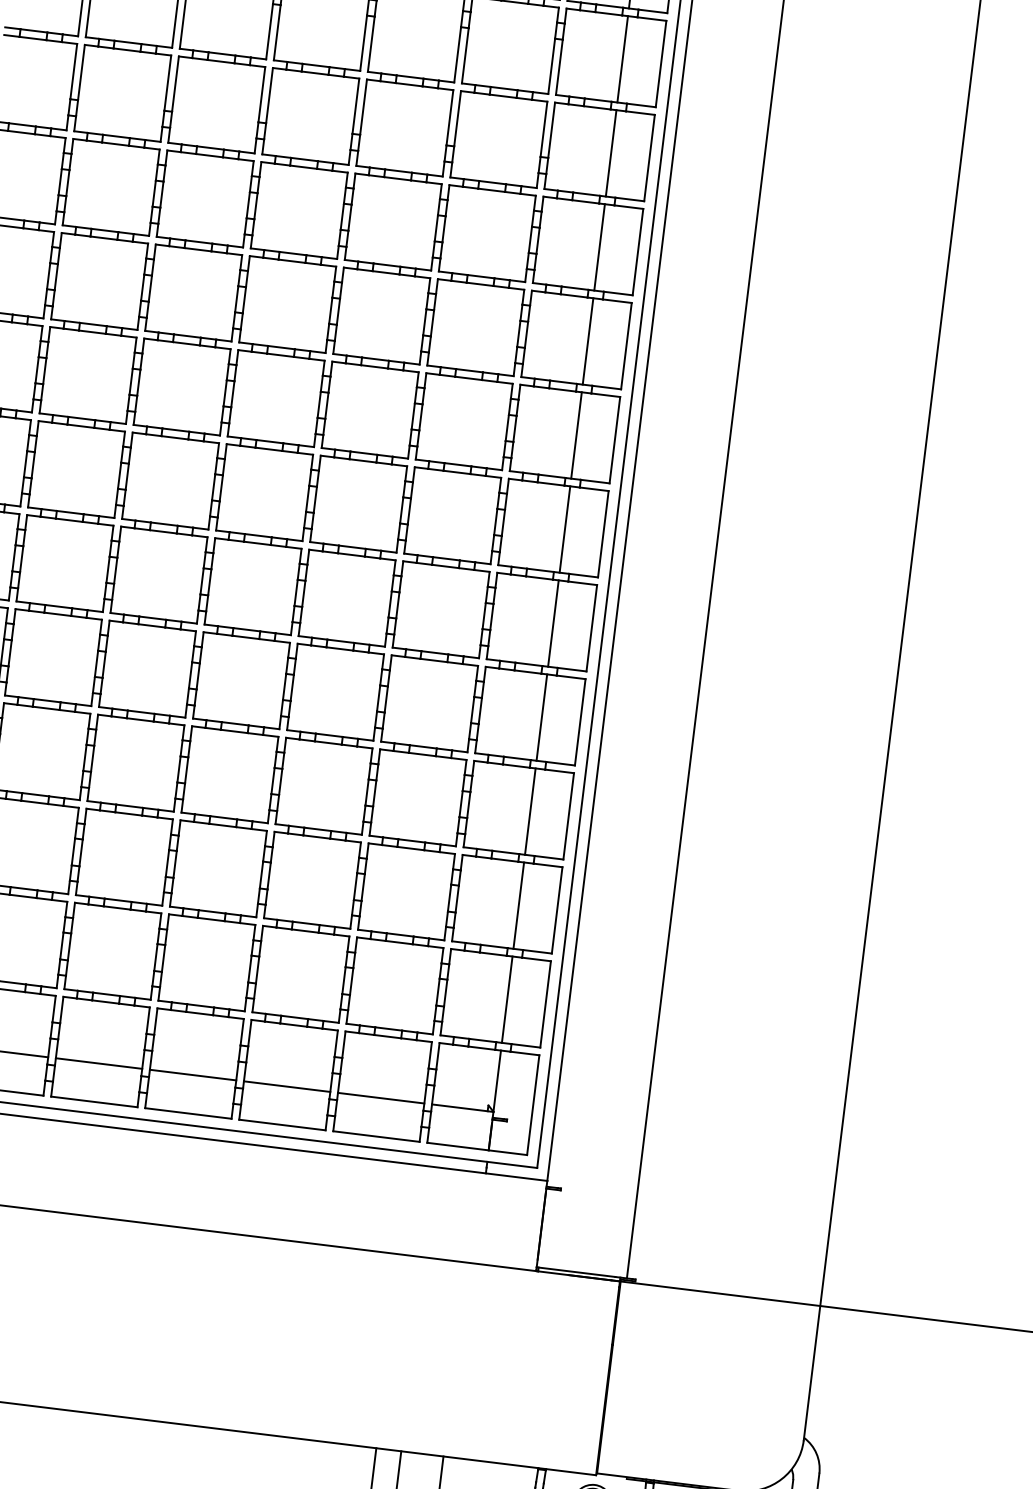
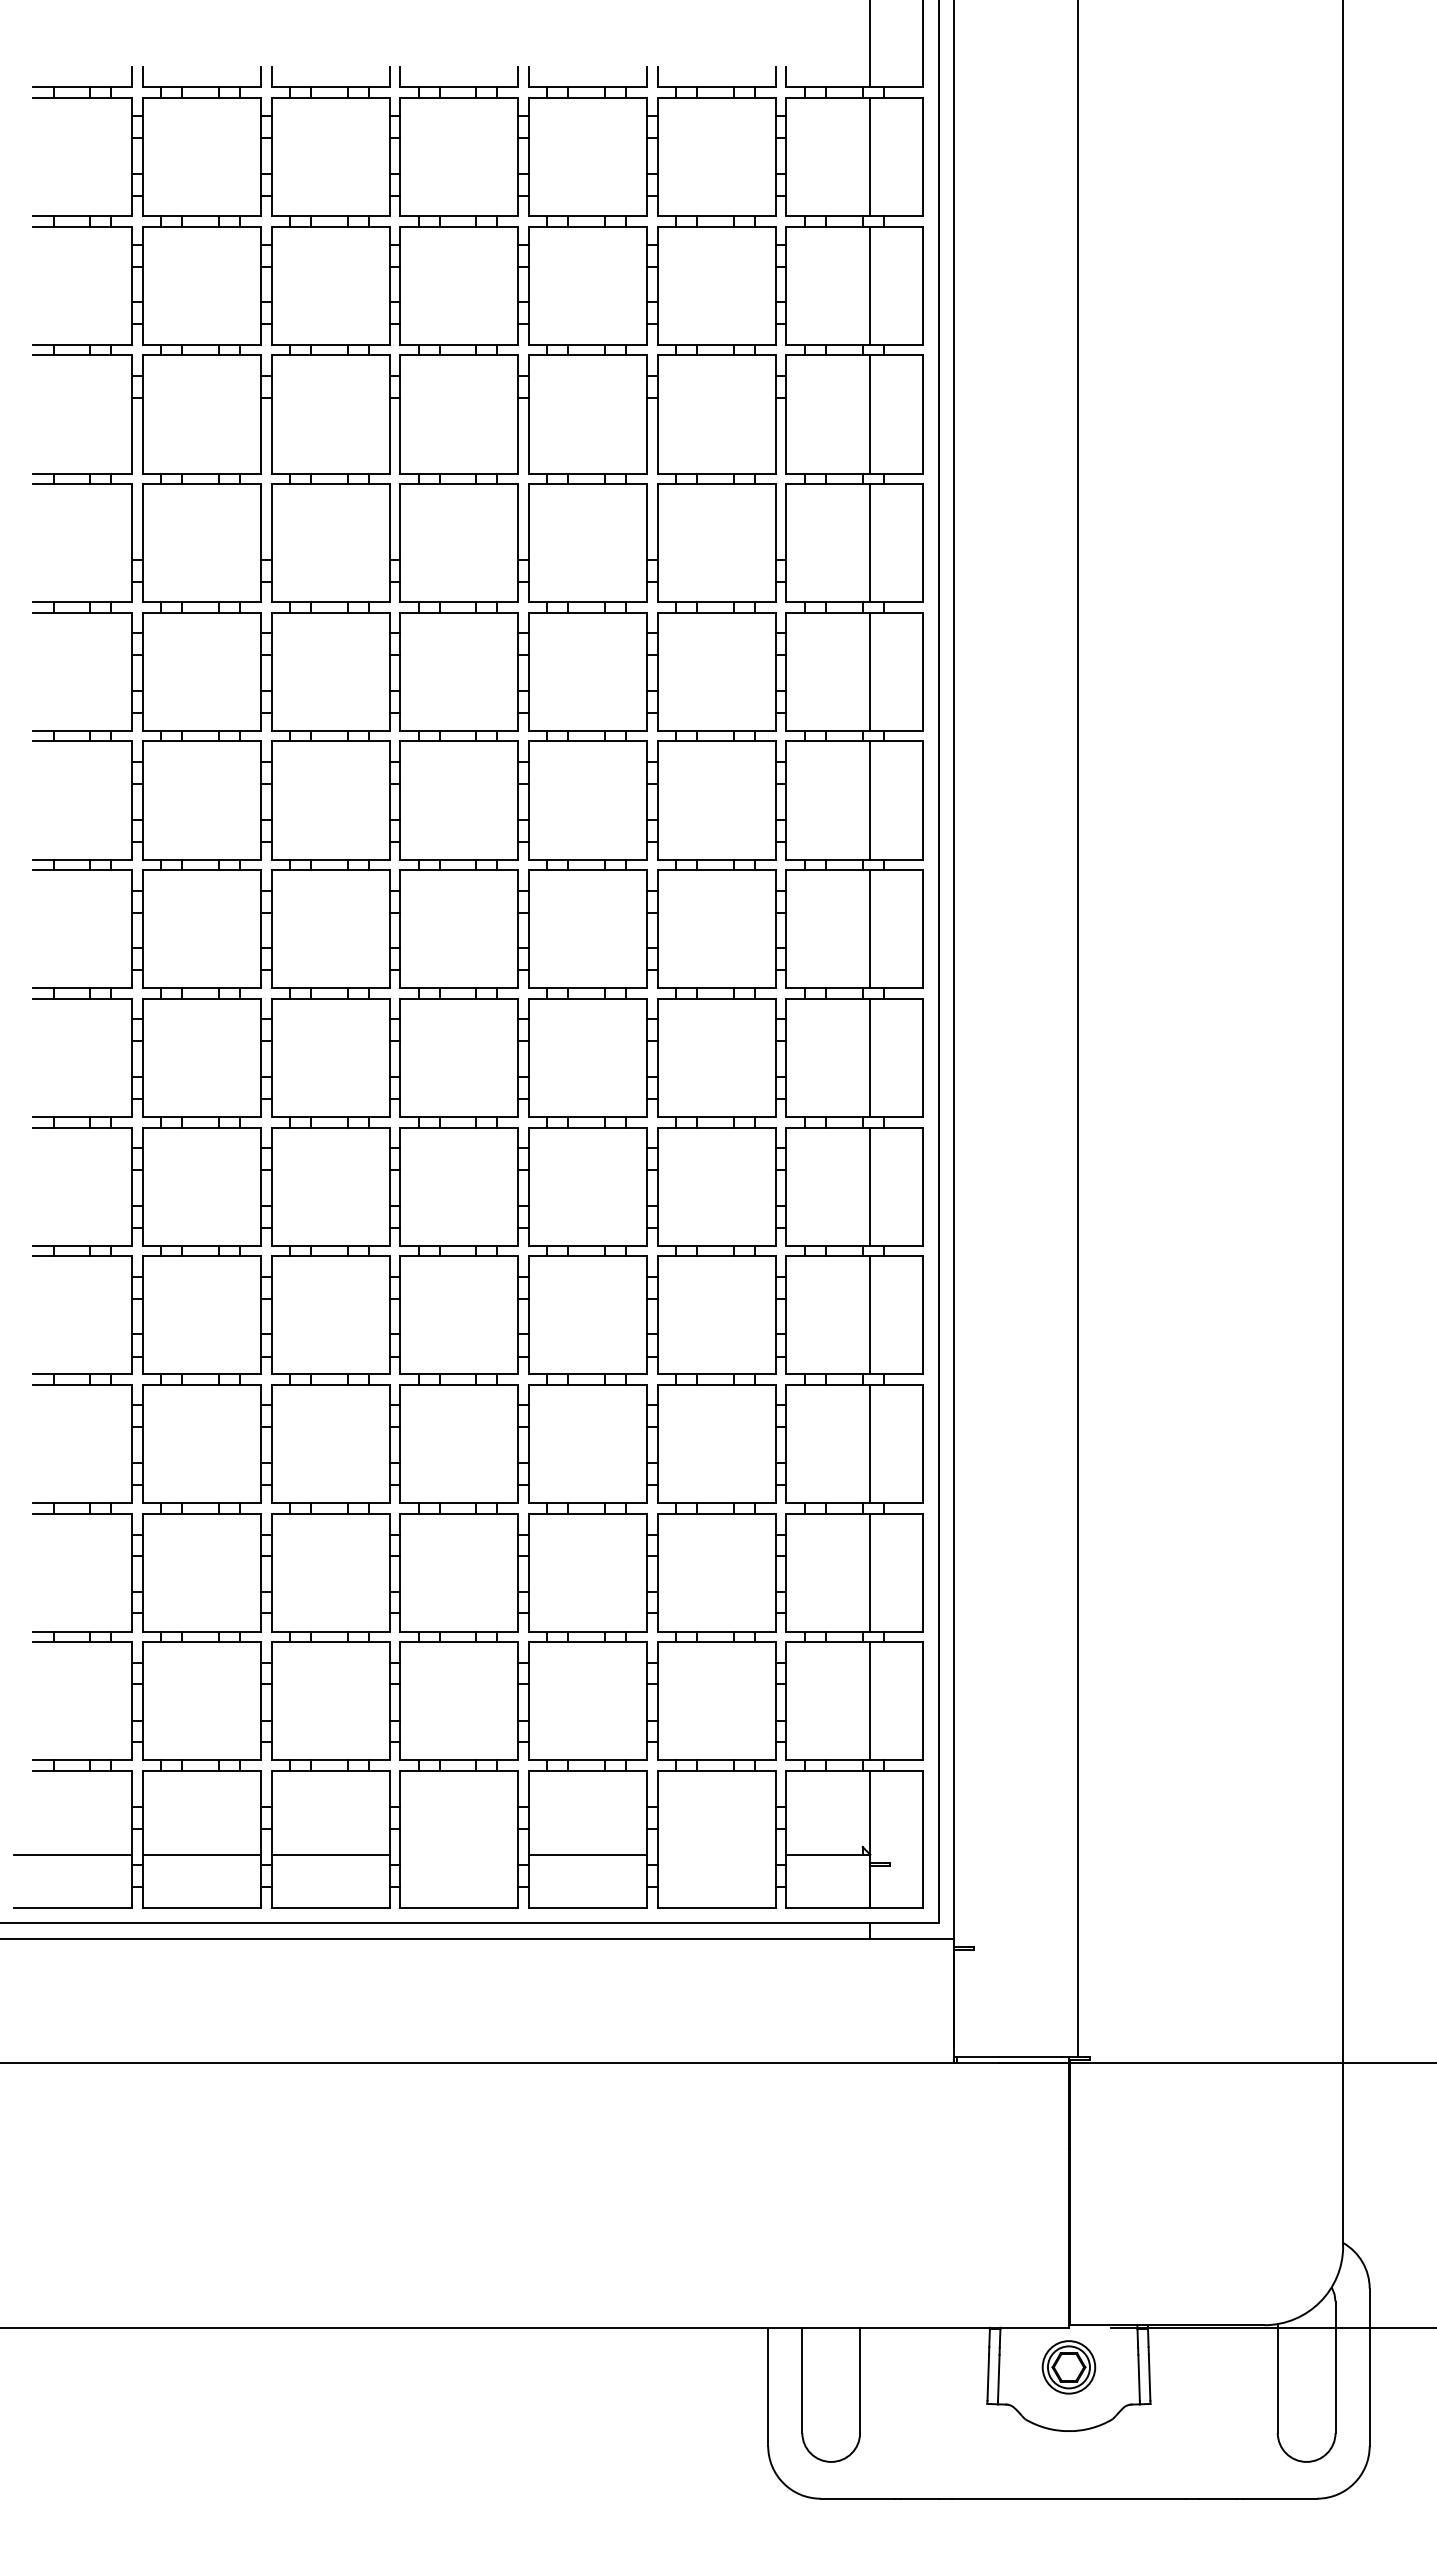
line: (193, 1075) -> (459, 1855), removed
line: (380, 1098) -> (716, 1855), removed

